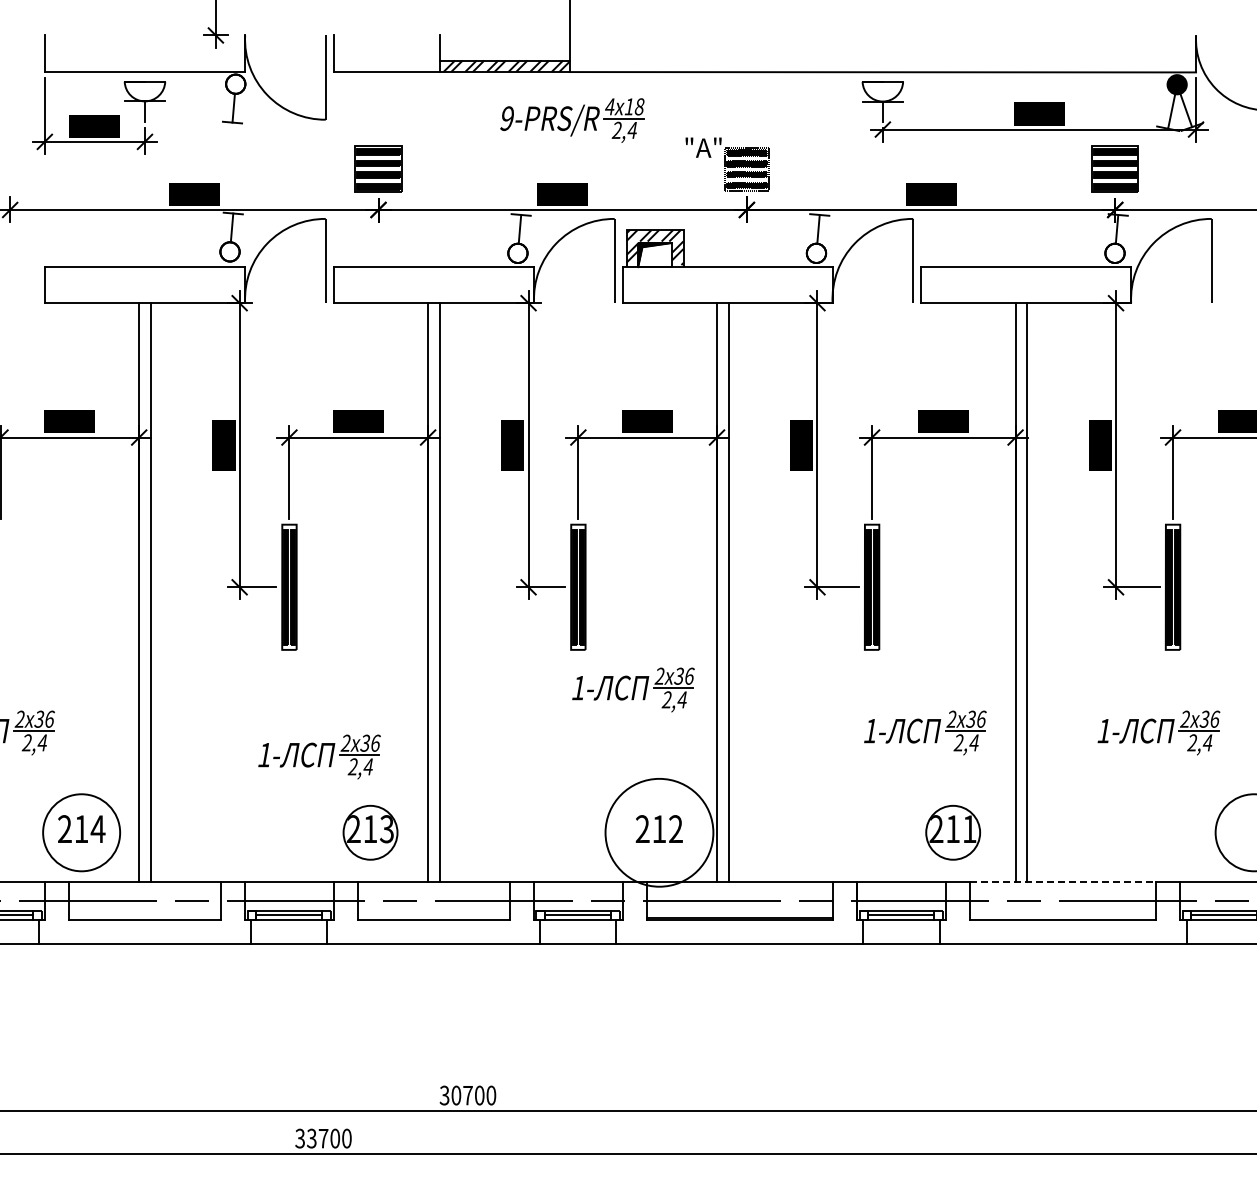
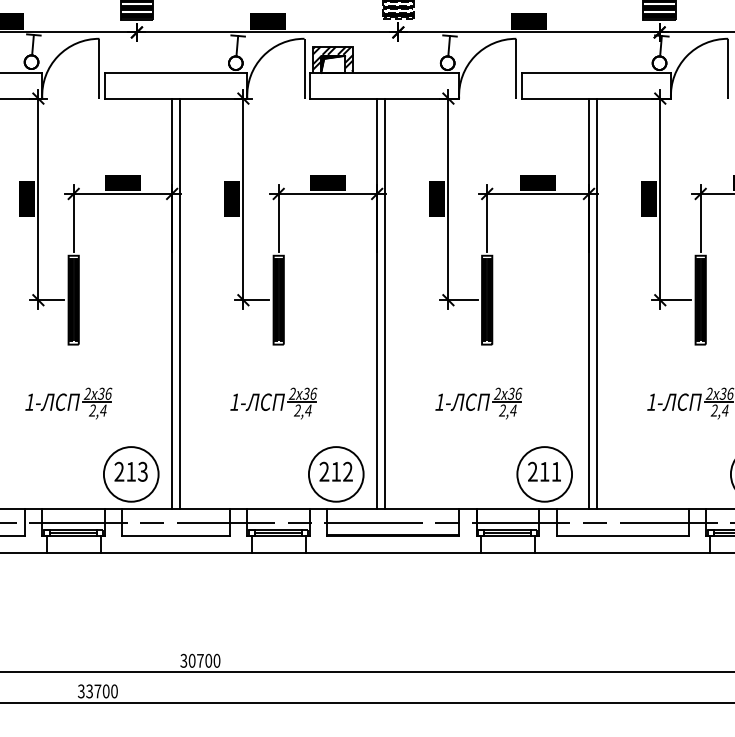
part: (633, 689) -> (273, 403), moved
part: (925, 732) -> (478, 403), moved
part: (319, 756) -> (68, 403), moved
circle: (370, 832) -> (131, 474), size x1.43
circle: (658, 832) -> (335, 474), size x0.71
circle: (952, 832) -> (544, 474), size x1.43
line: (1063, 881) -> (622, 508), dashed -> solid

